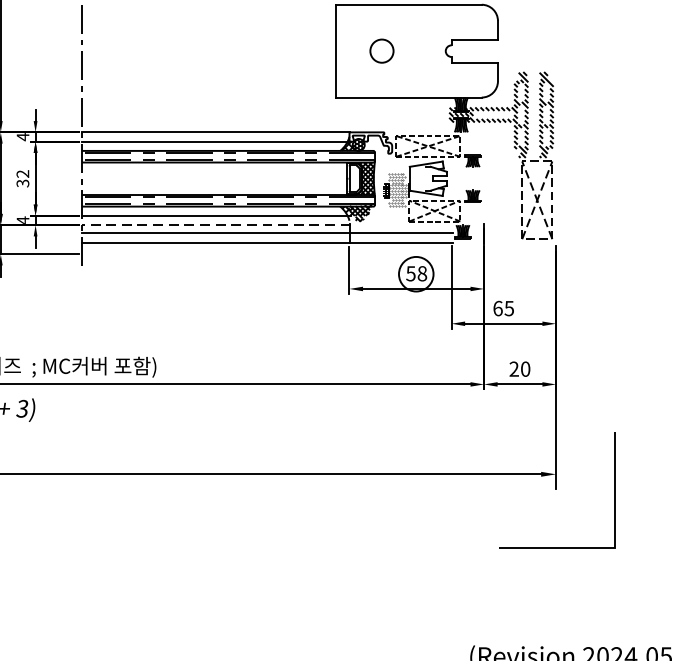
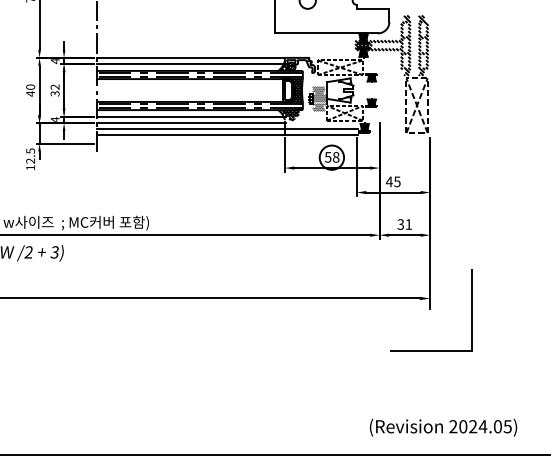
line: (216, 225) -> (191, 123), dashed -> solid
text: (496, 308) -> (388, 181), 65 -> 45
text: (519, 369) -> (404, 224), 20 -> 31

